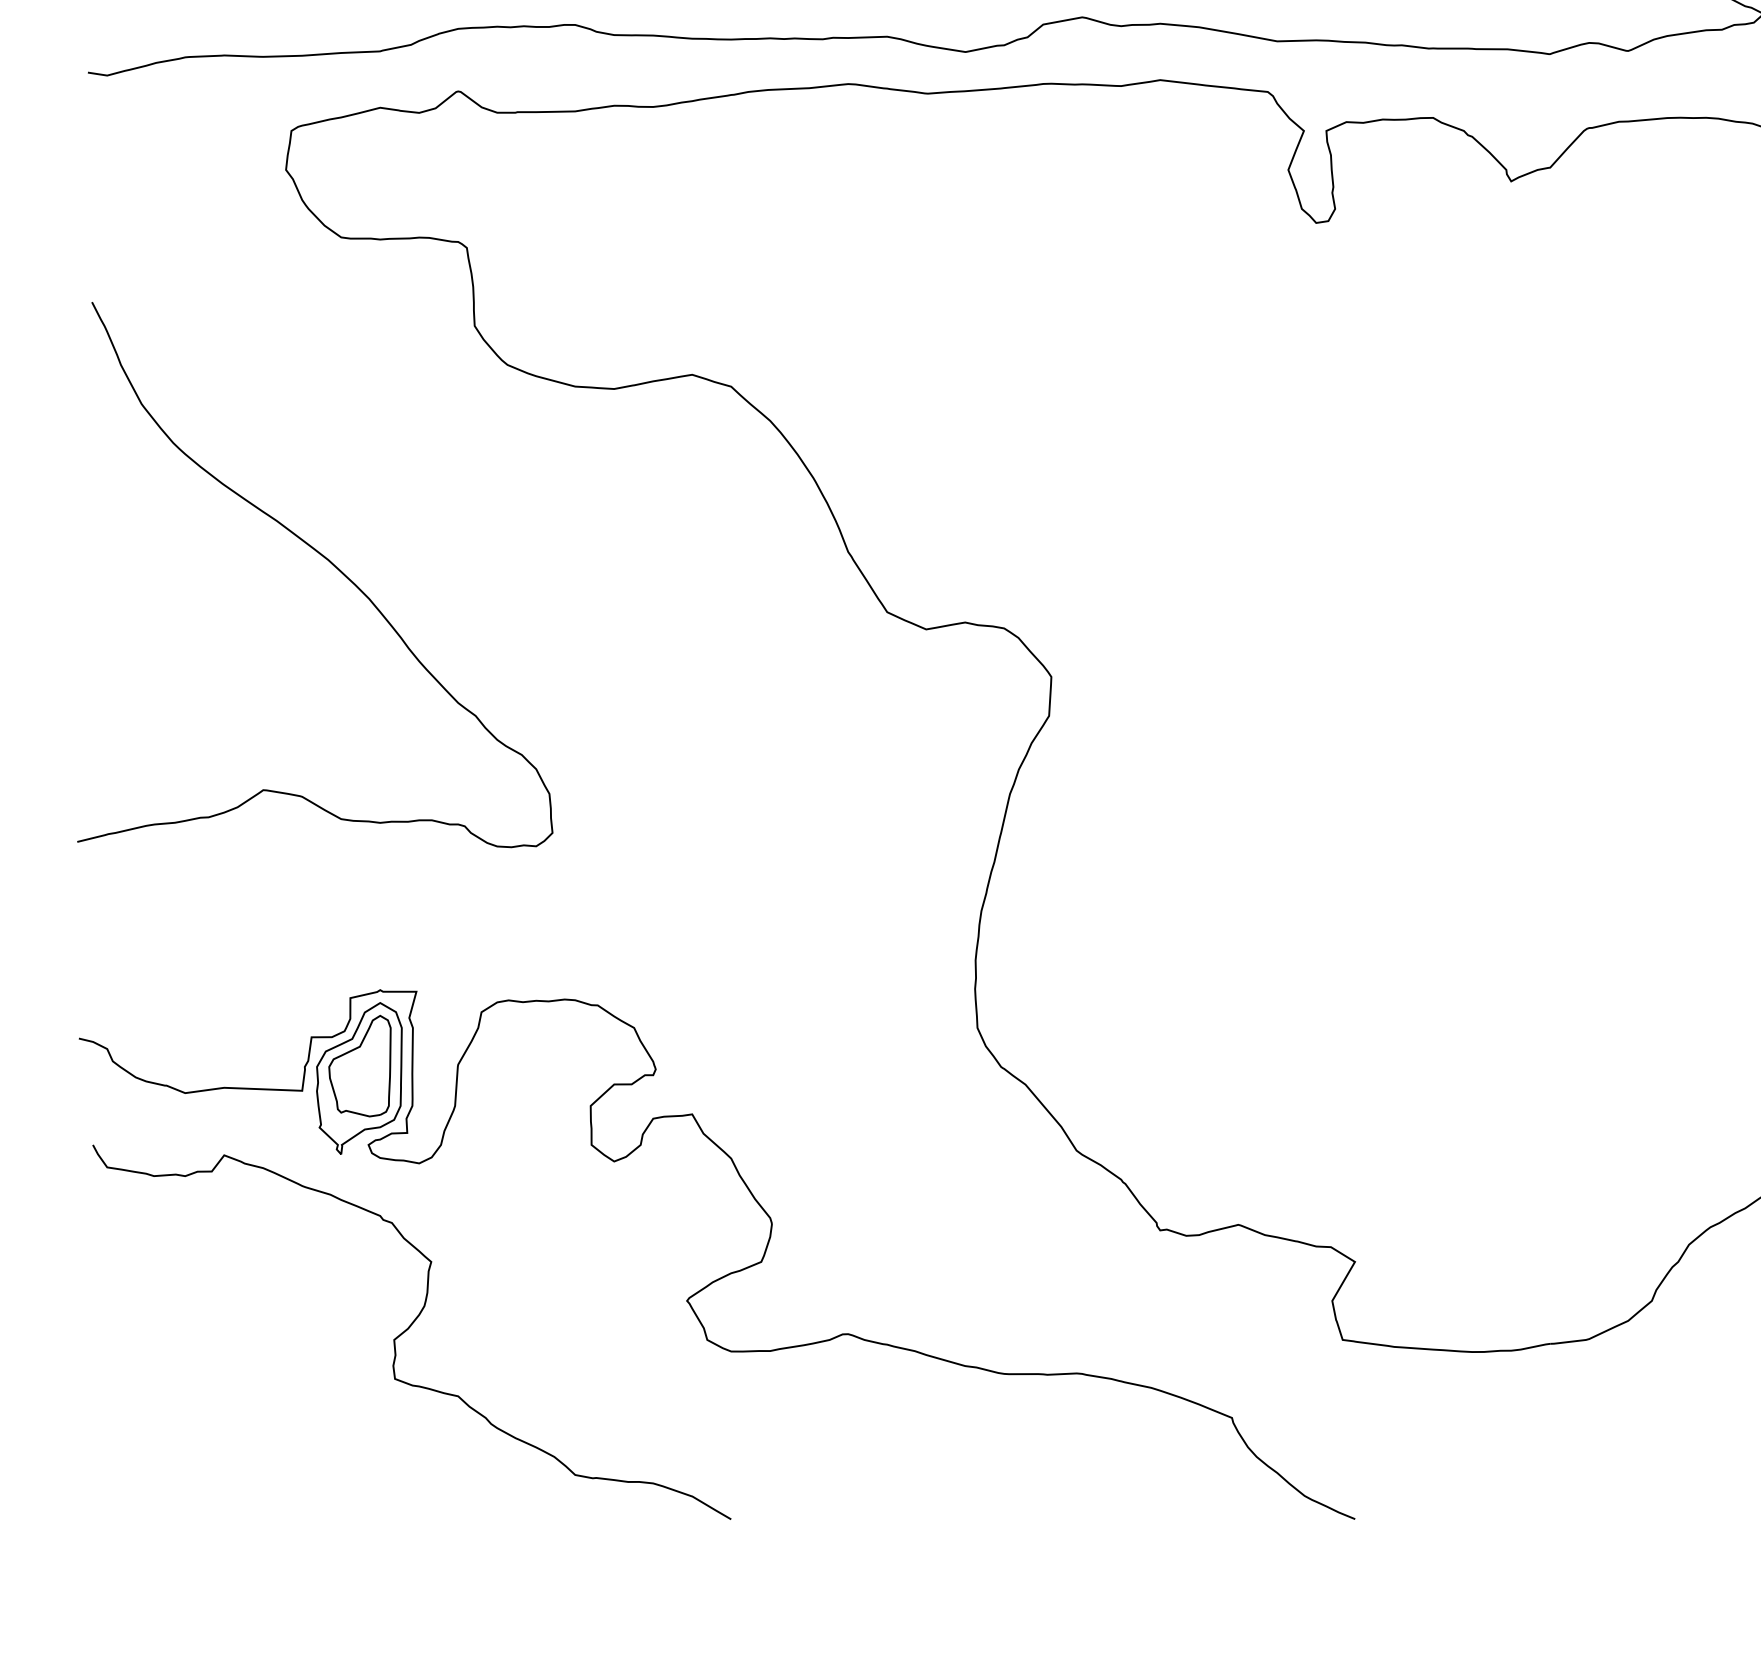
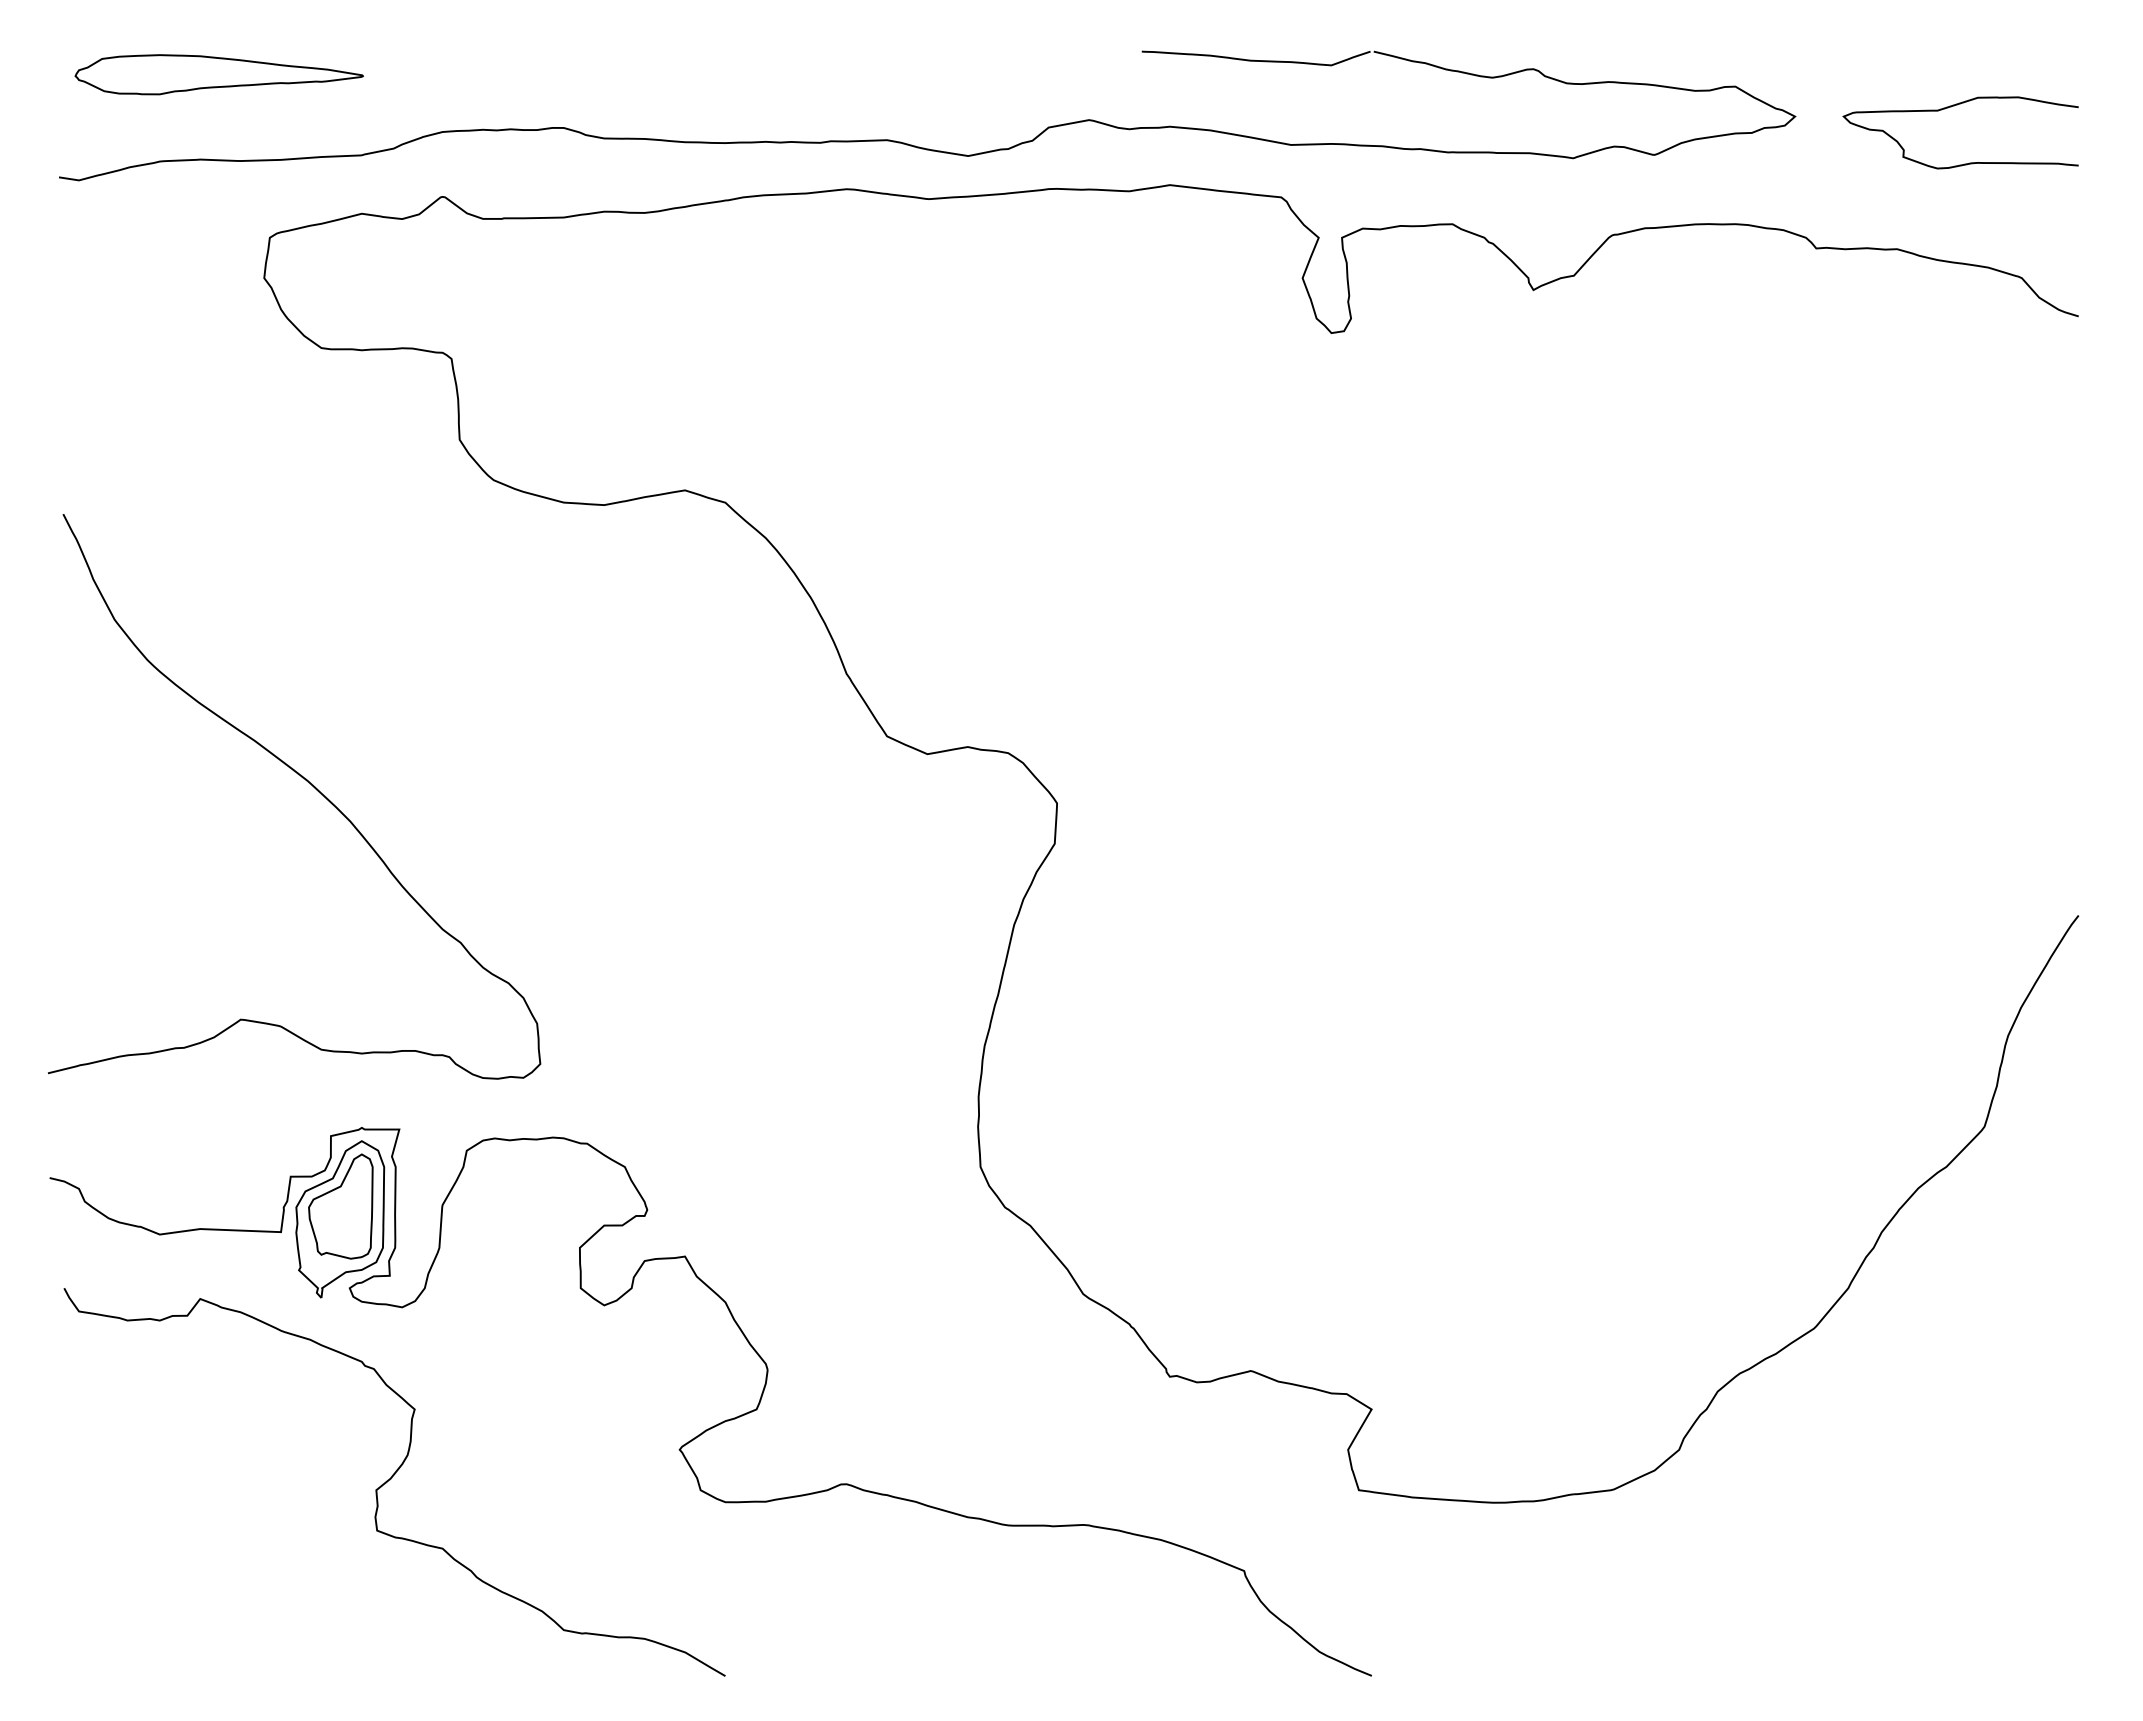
curve: (327, 561) -> (307, 782), moved

